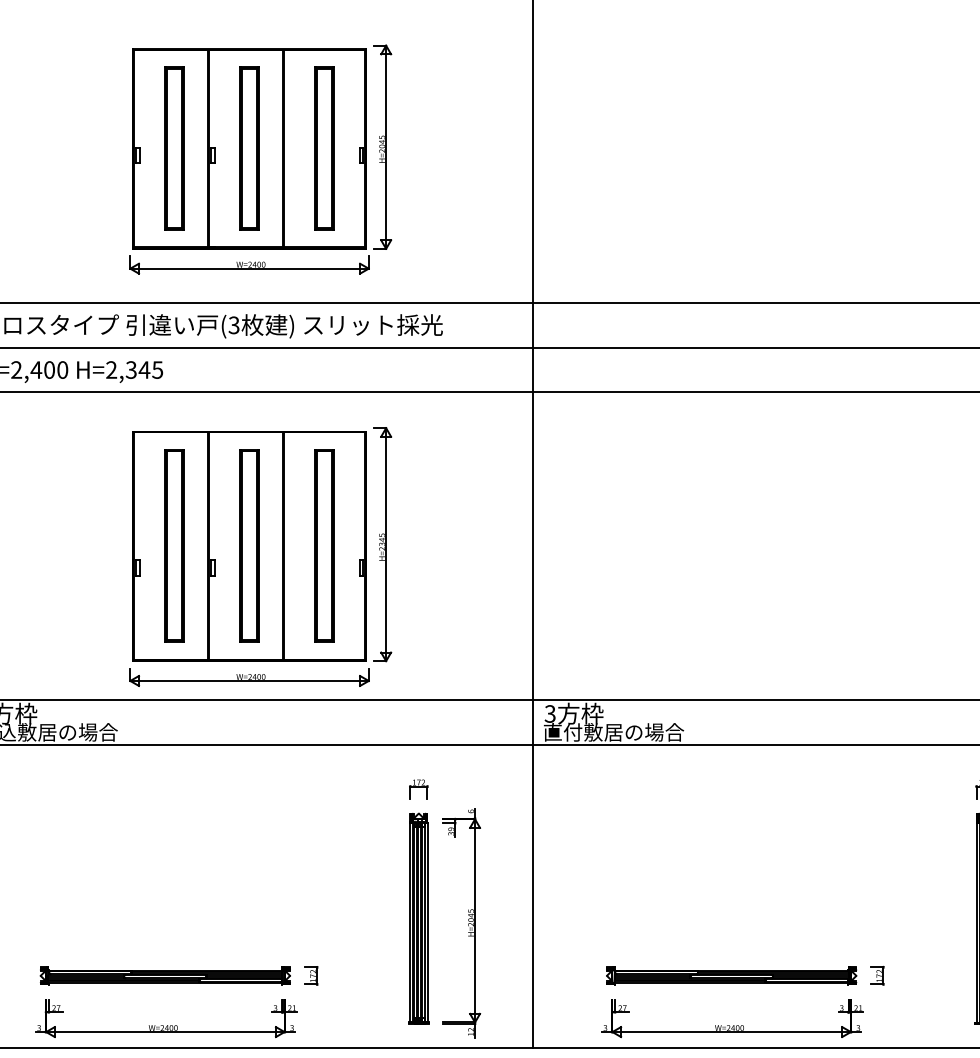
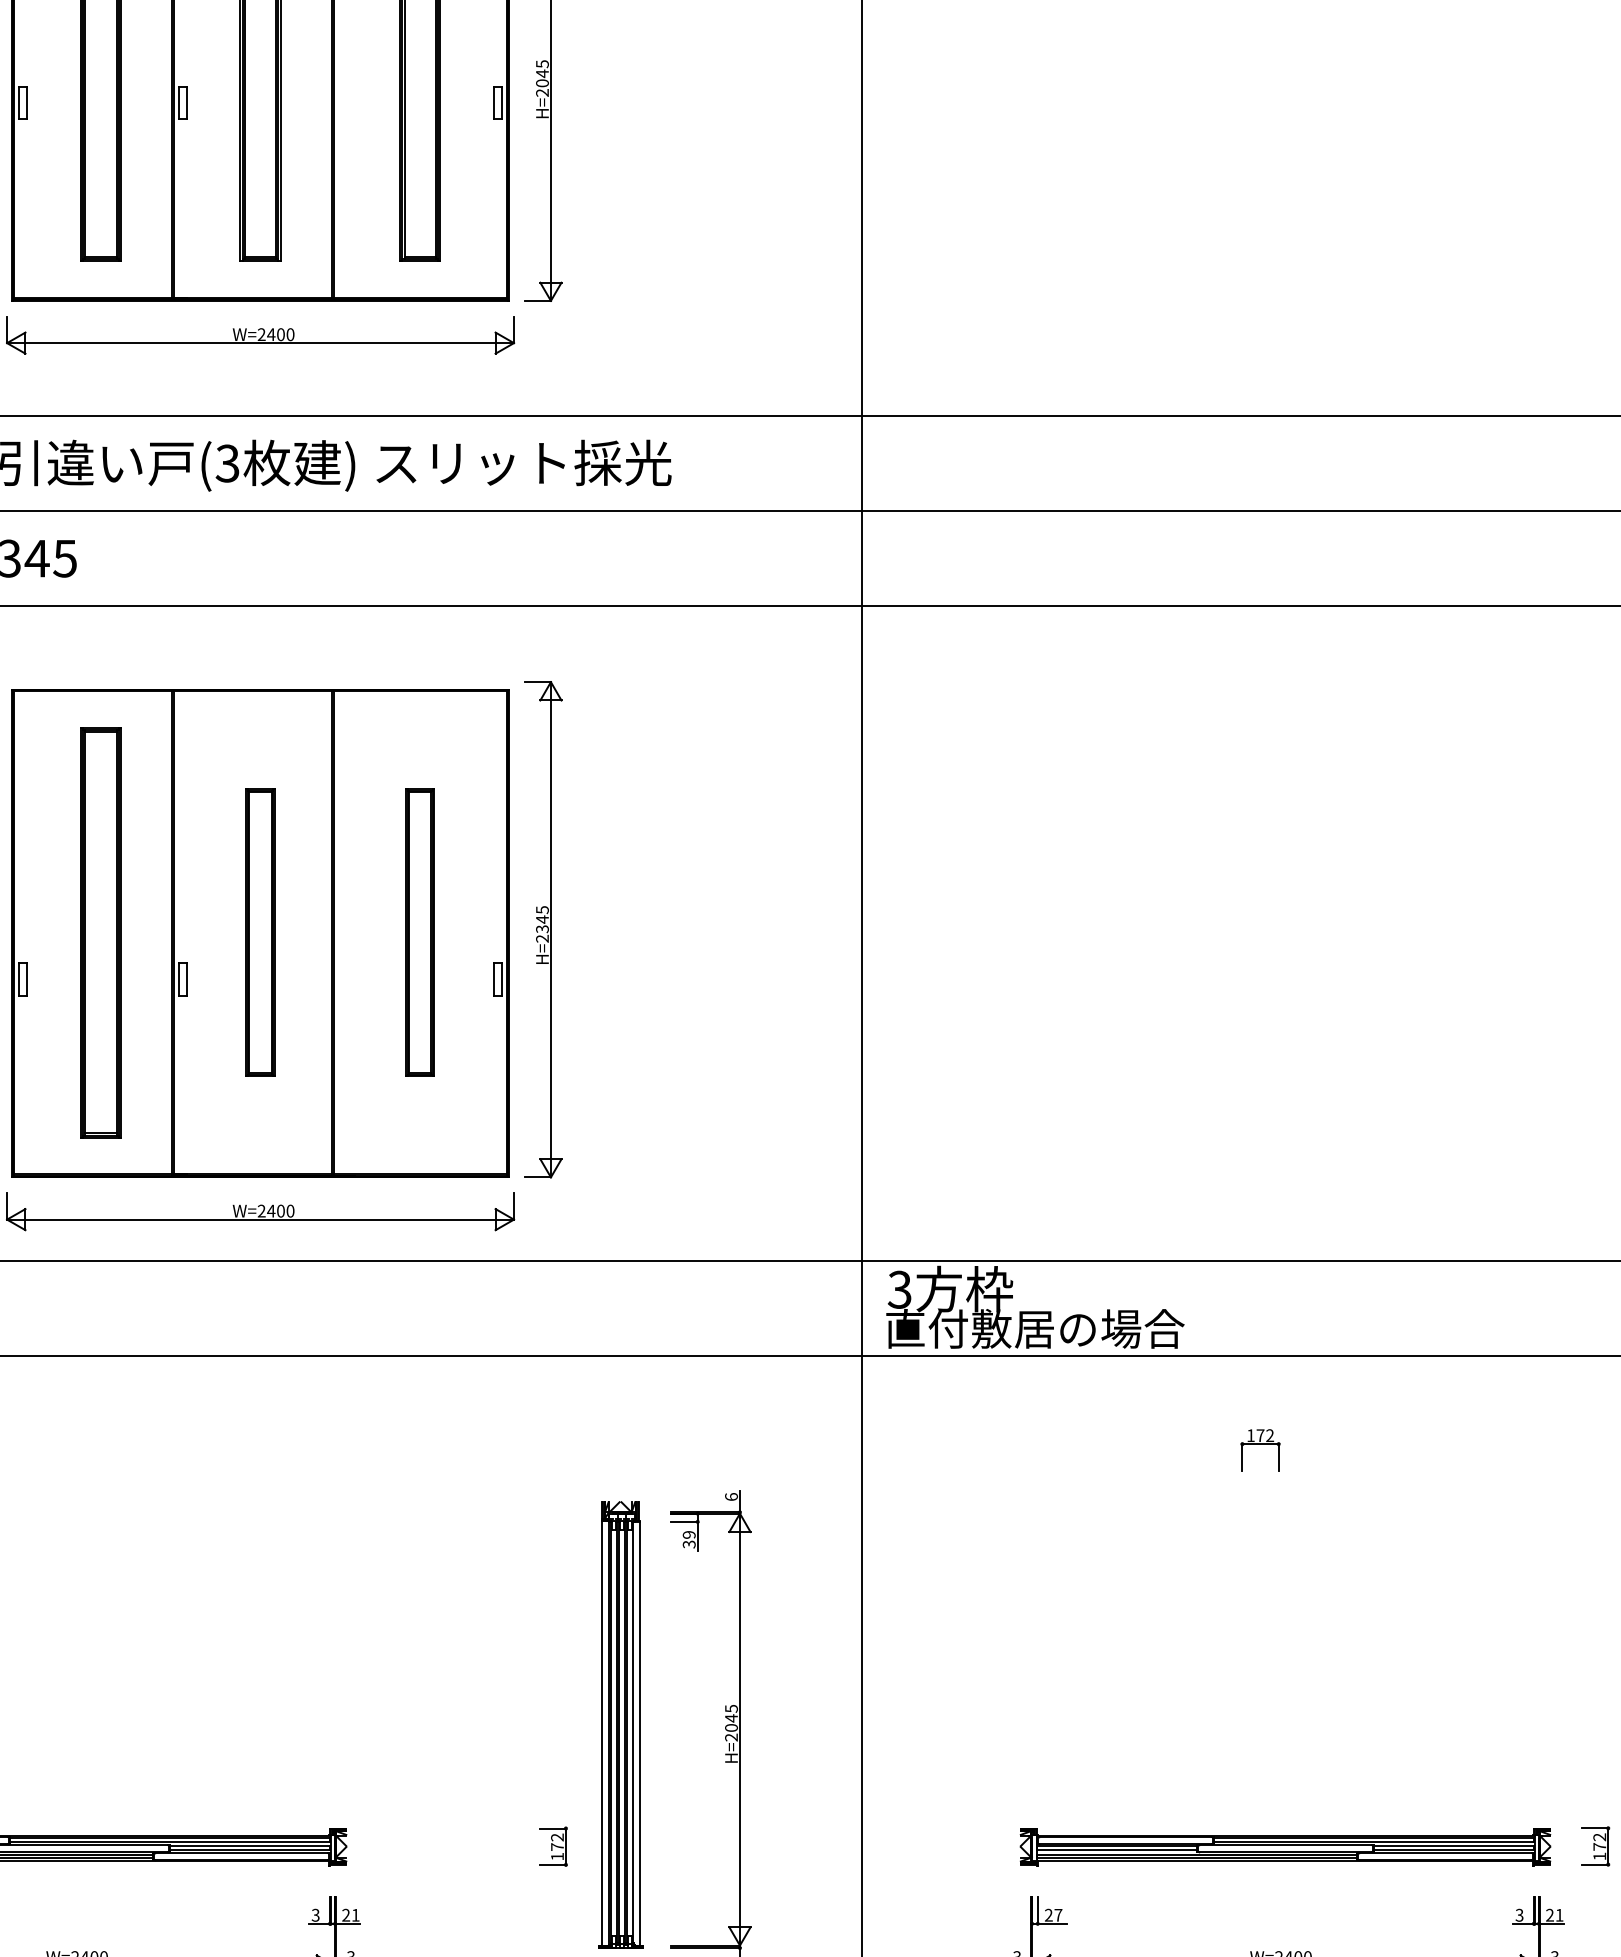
part: (249, 545) -> (260, 931), size x0.7
part: (324, 545) -> (419, 931), size x0.7
part: (418, 789) -> (1259, 1450), moved
part: (311, 975) -> (553, 1845), moved

